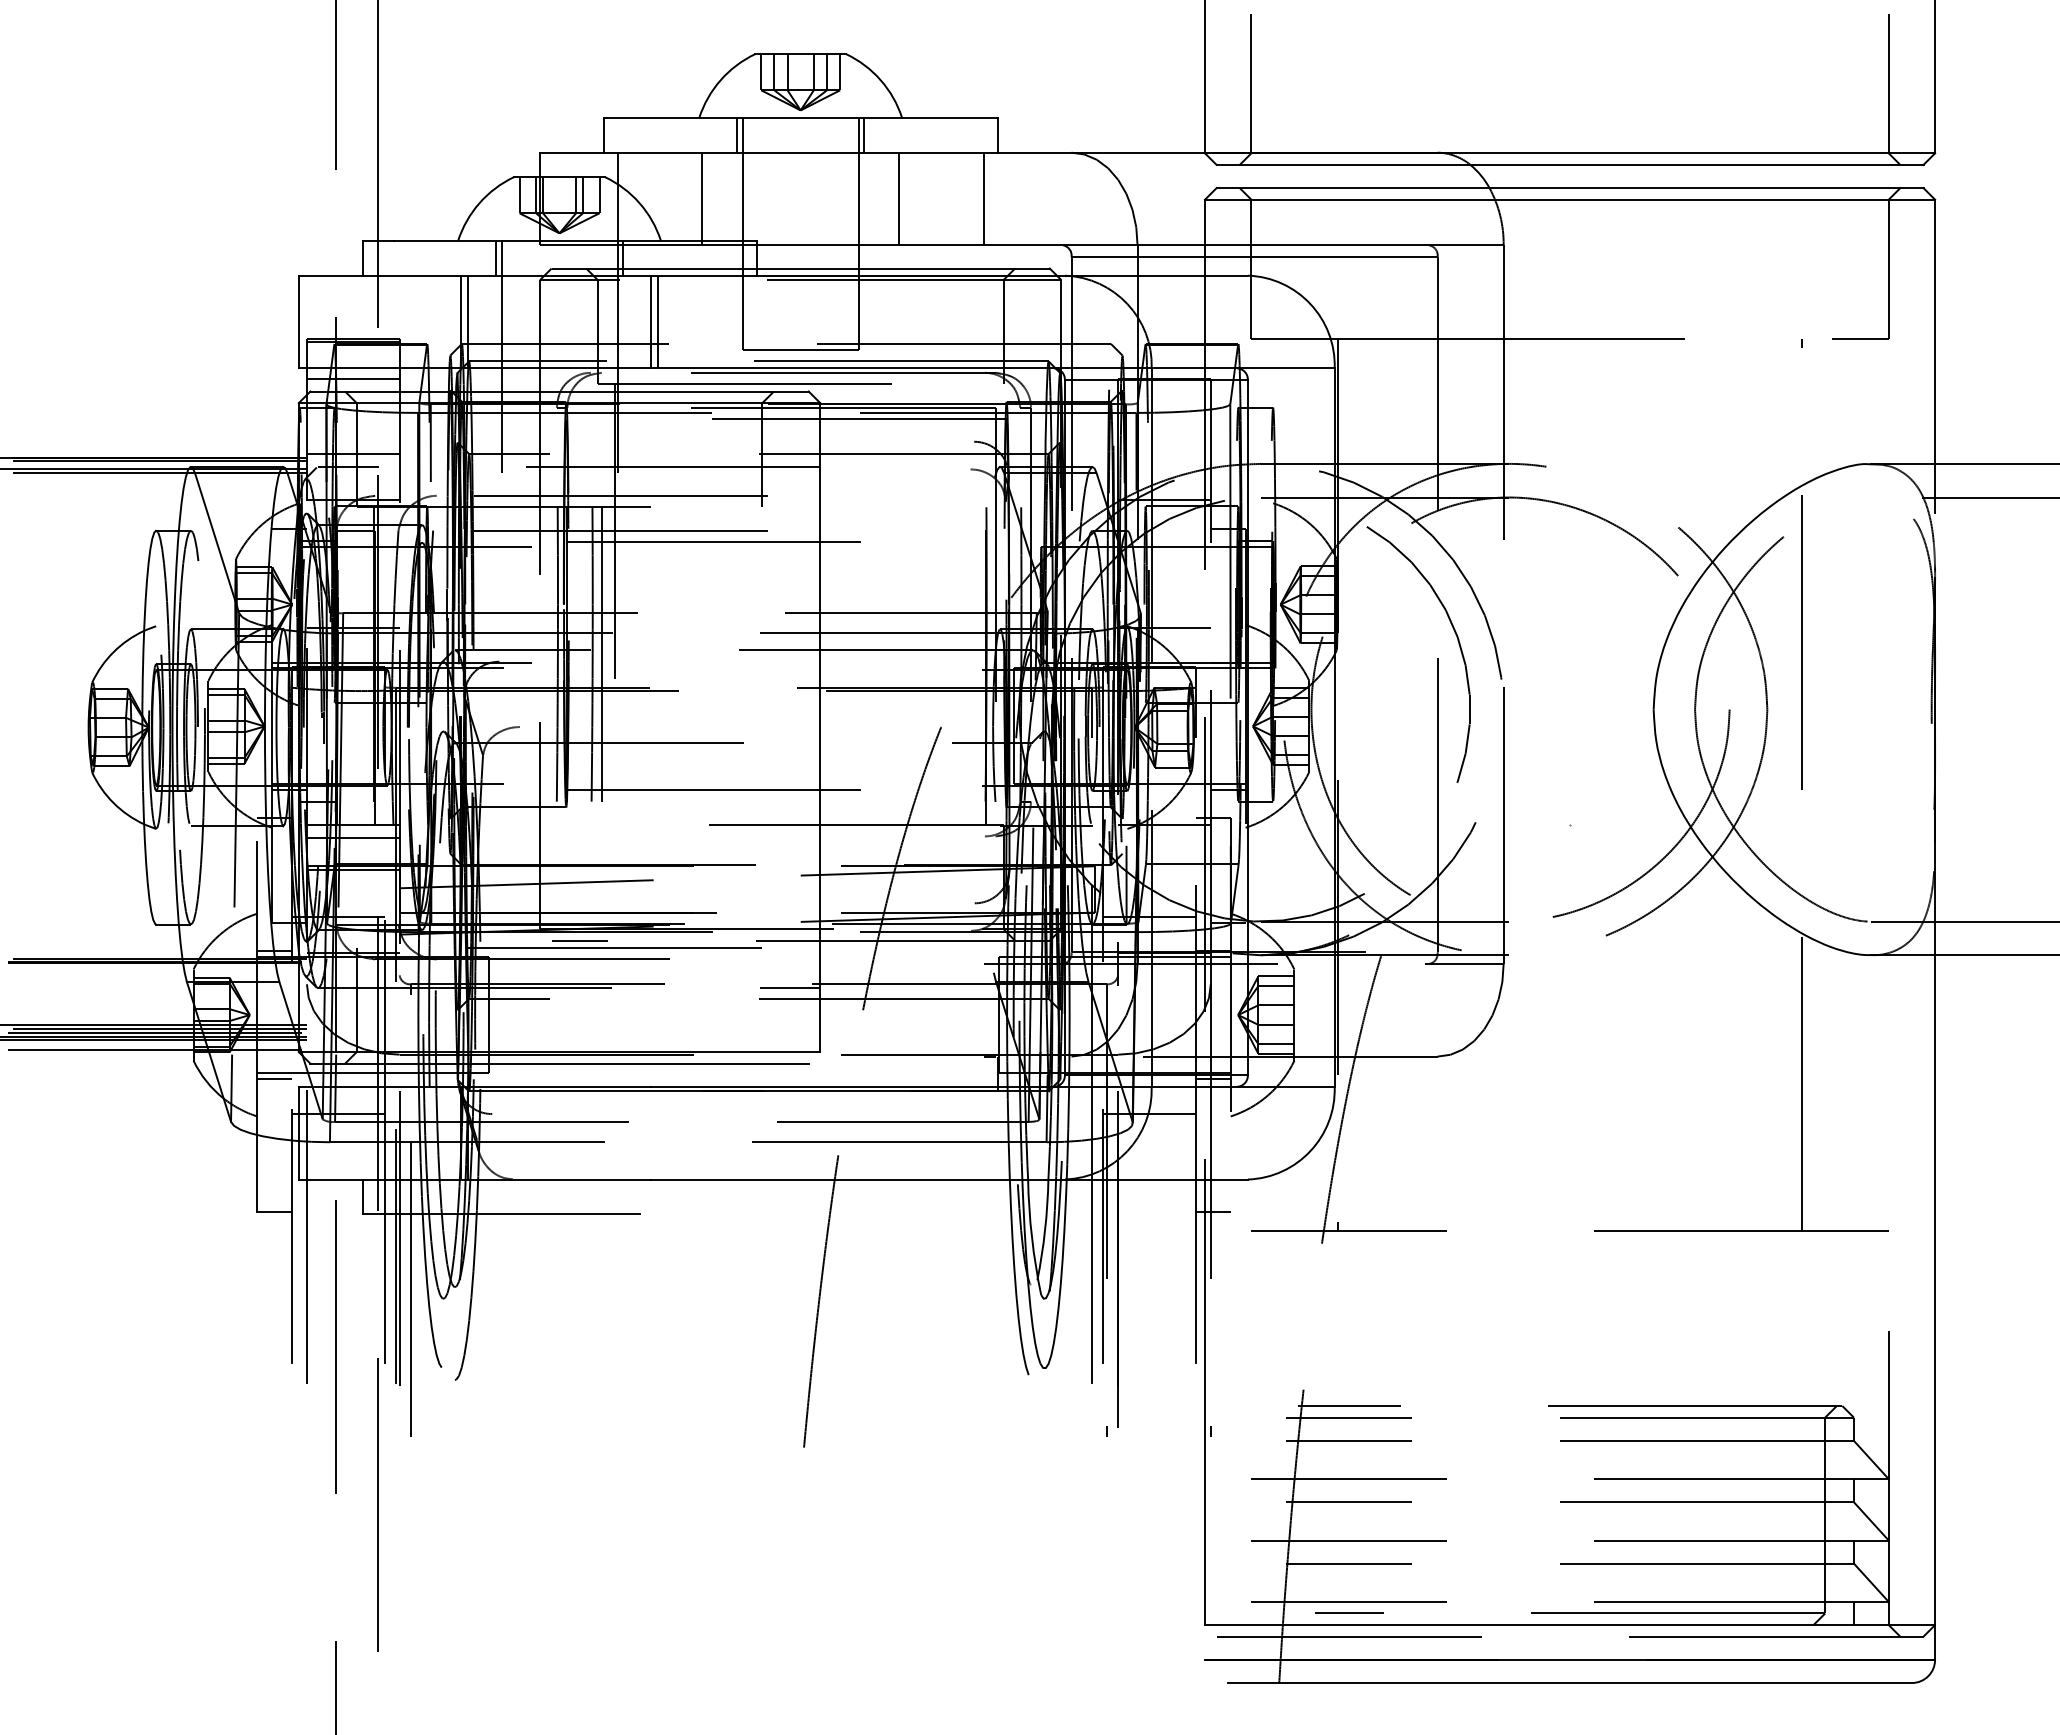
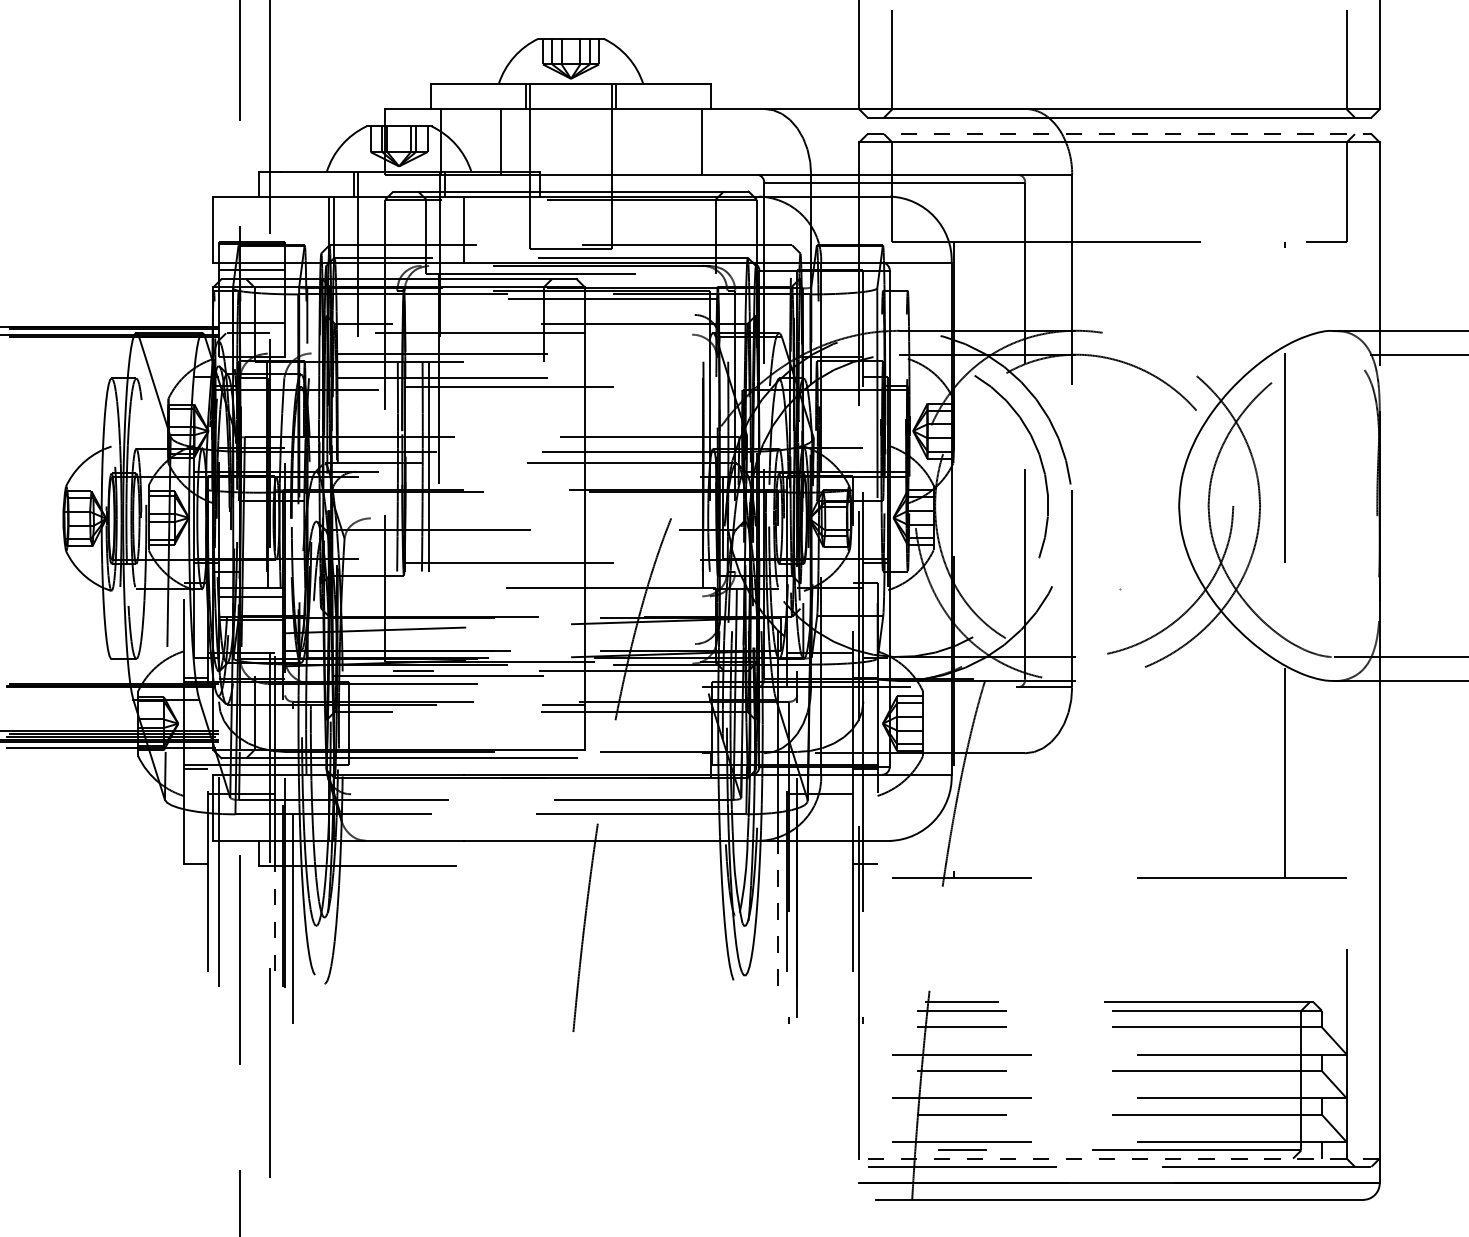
line: (1570, 188) -> (1119, 134), solid -> dashed
line: (899, 198) -> (641, 141), removed
line: (658, 321) -> (469, 229), removed
line: (1091, 1281) -> (778, 913), solid -> dashed
line: (384, 1287) -> (274, 917), solid -> dashed
line: (1569, 1625) -> (1119, 1158), solid -> dashed

